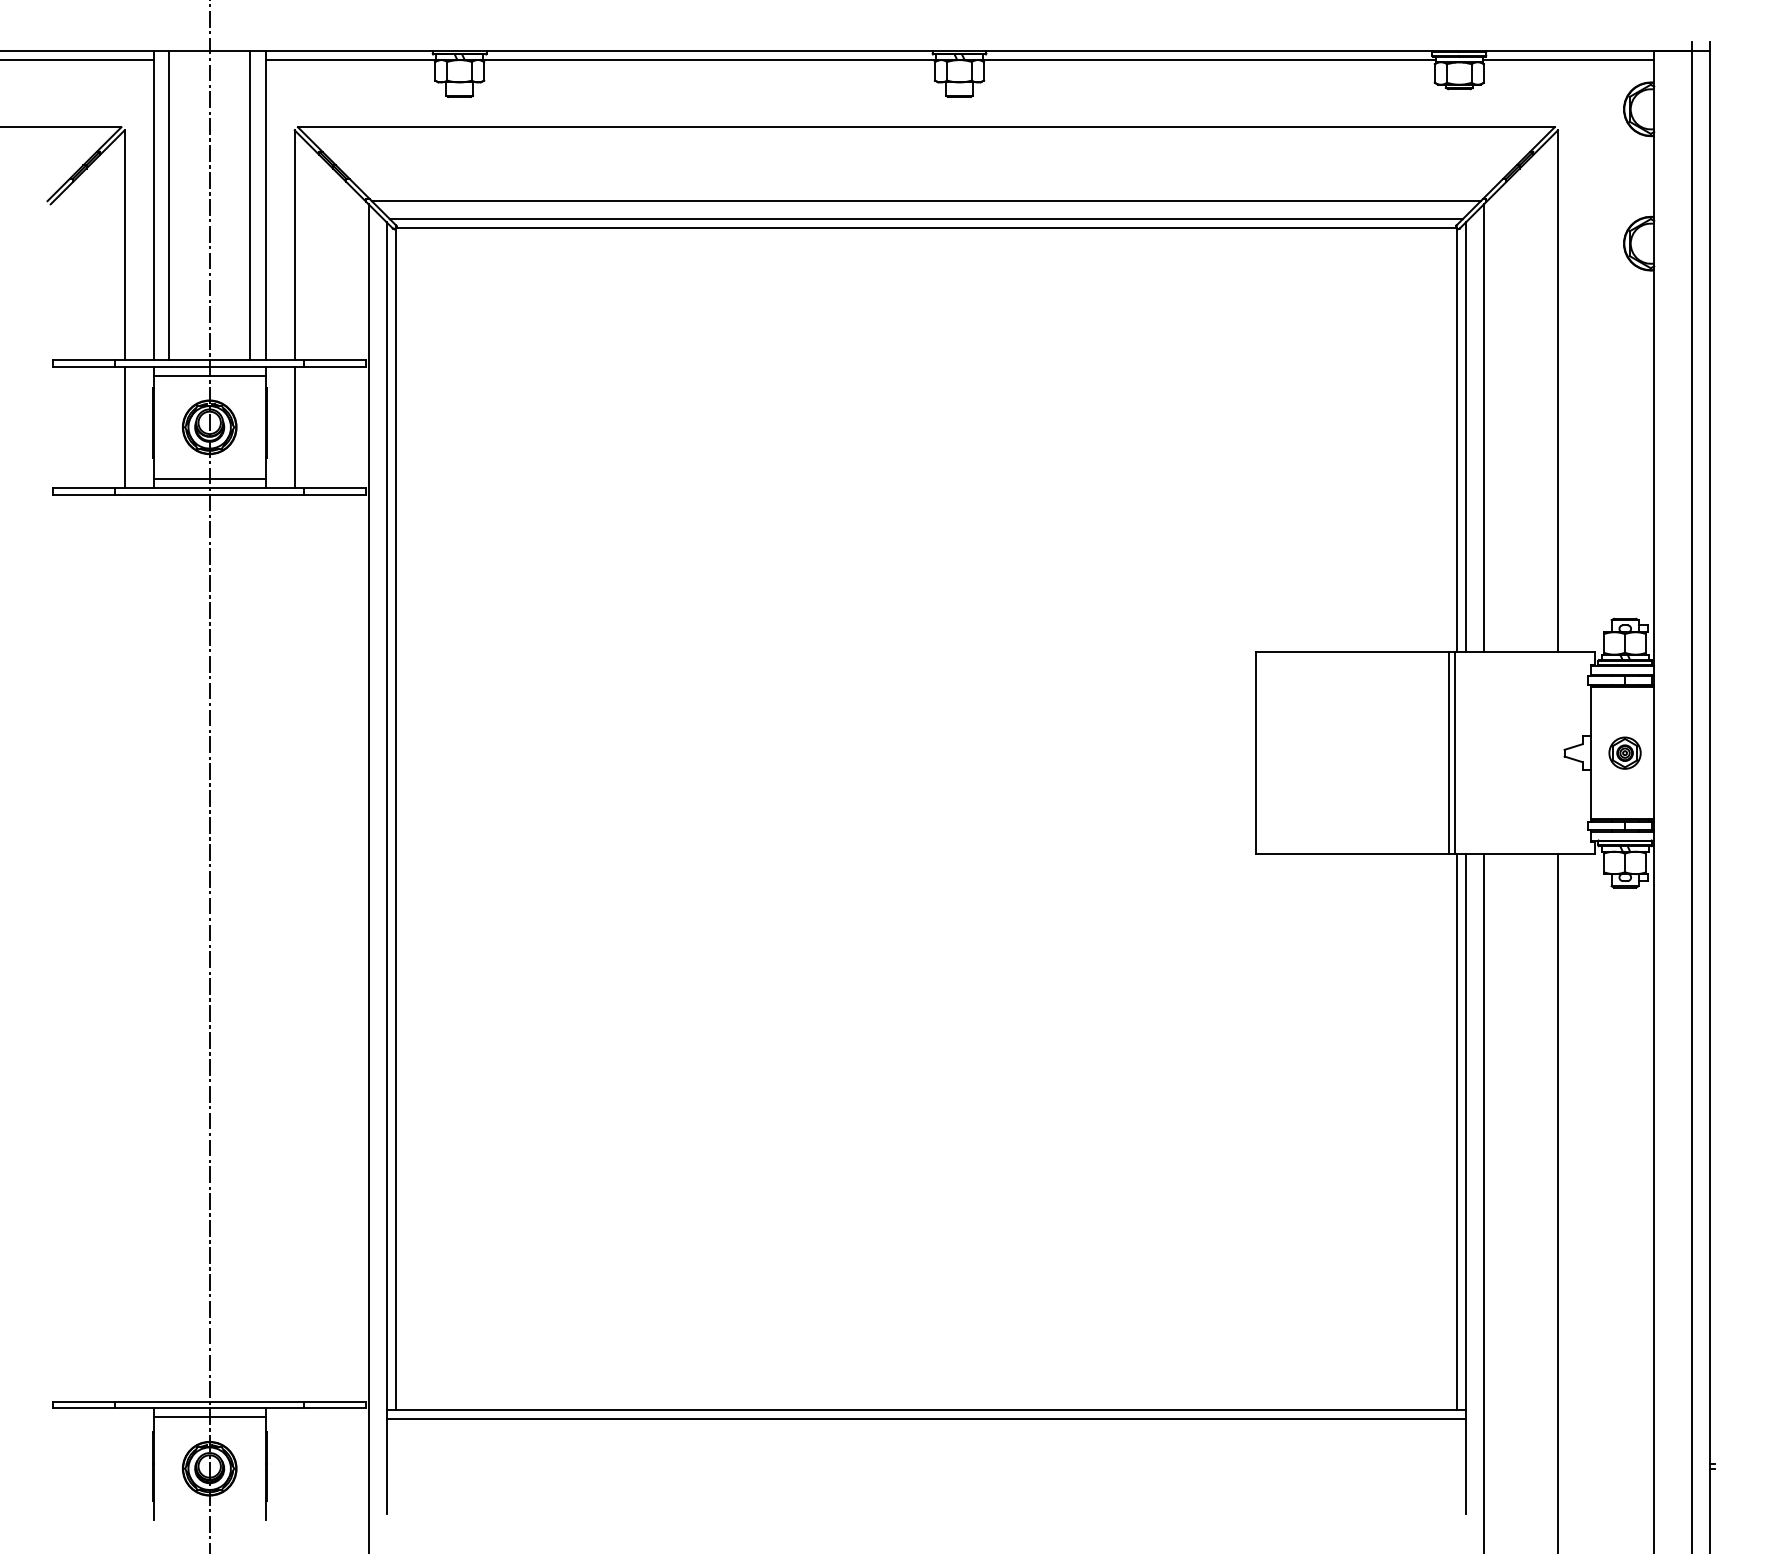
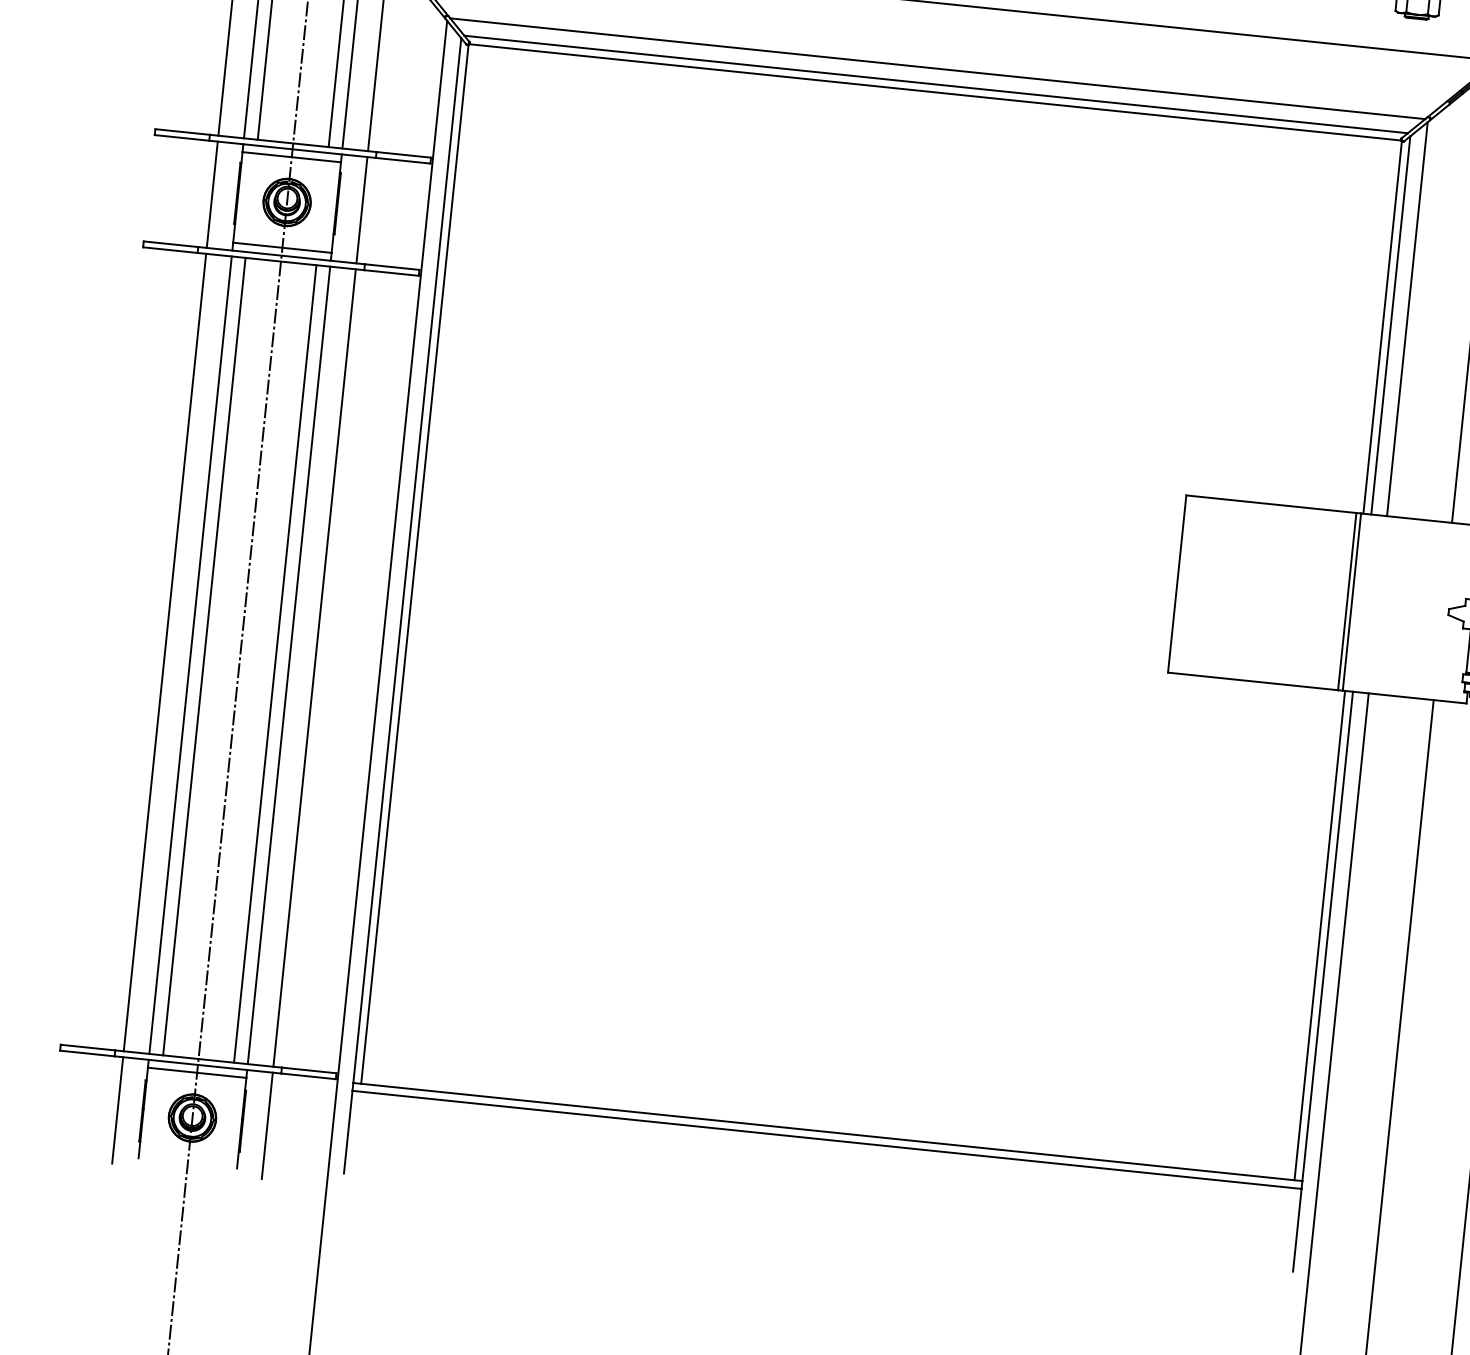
line: (124, 947) -> (164, 652), added
line: (153, 947) -> (190, 654), added
line: (169, 947) -> (204, 656), added
line: (250, 947) -> (275, 663), added
line: (265, 947) -> (288, 664), added
line: (294, 947) -> (314, 667), added
line: (124, 1468) -> (117, 1110), added
line: (294, 1468) -> (267, 1125), added

